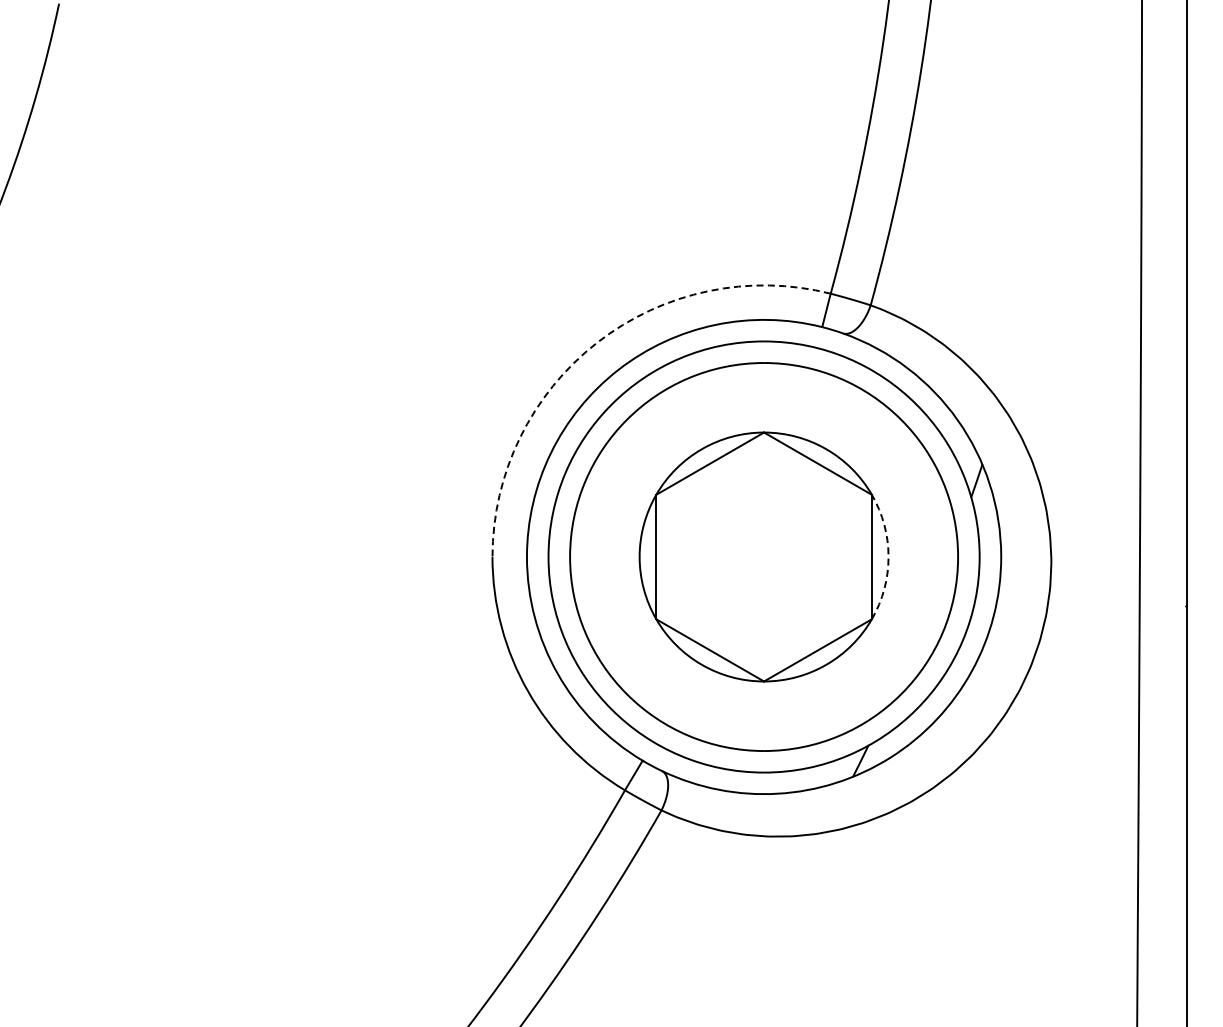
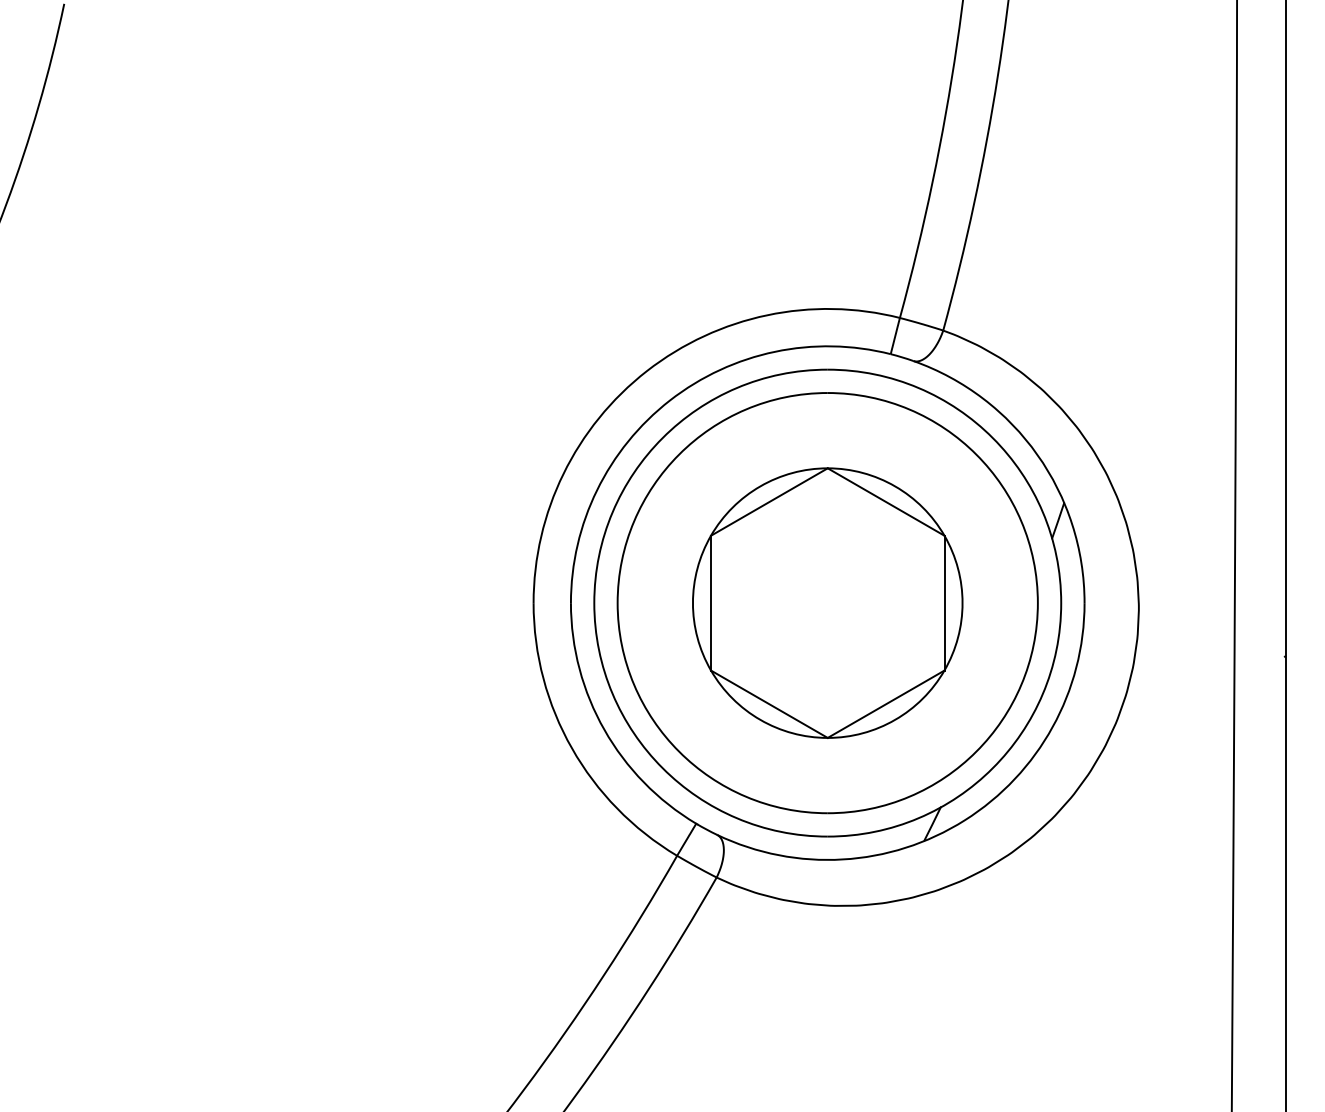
arc: (597, 342) -> (647, 370), dashed -> solid
arc: (888, 557) -> (962, 603), dashed -> solid

